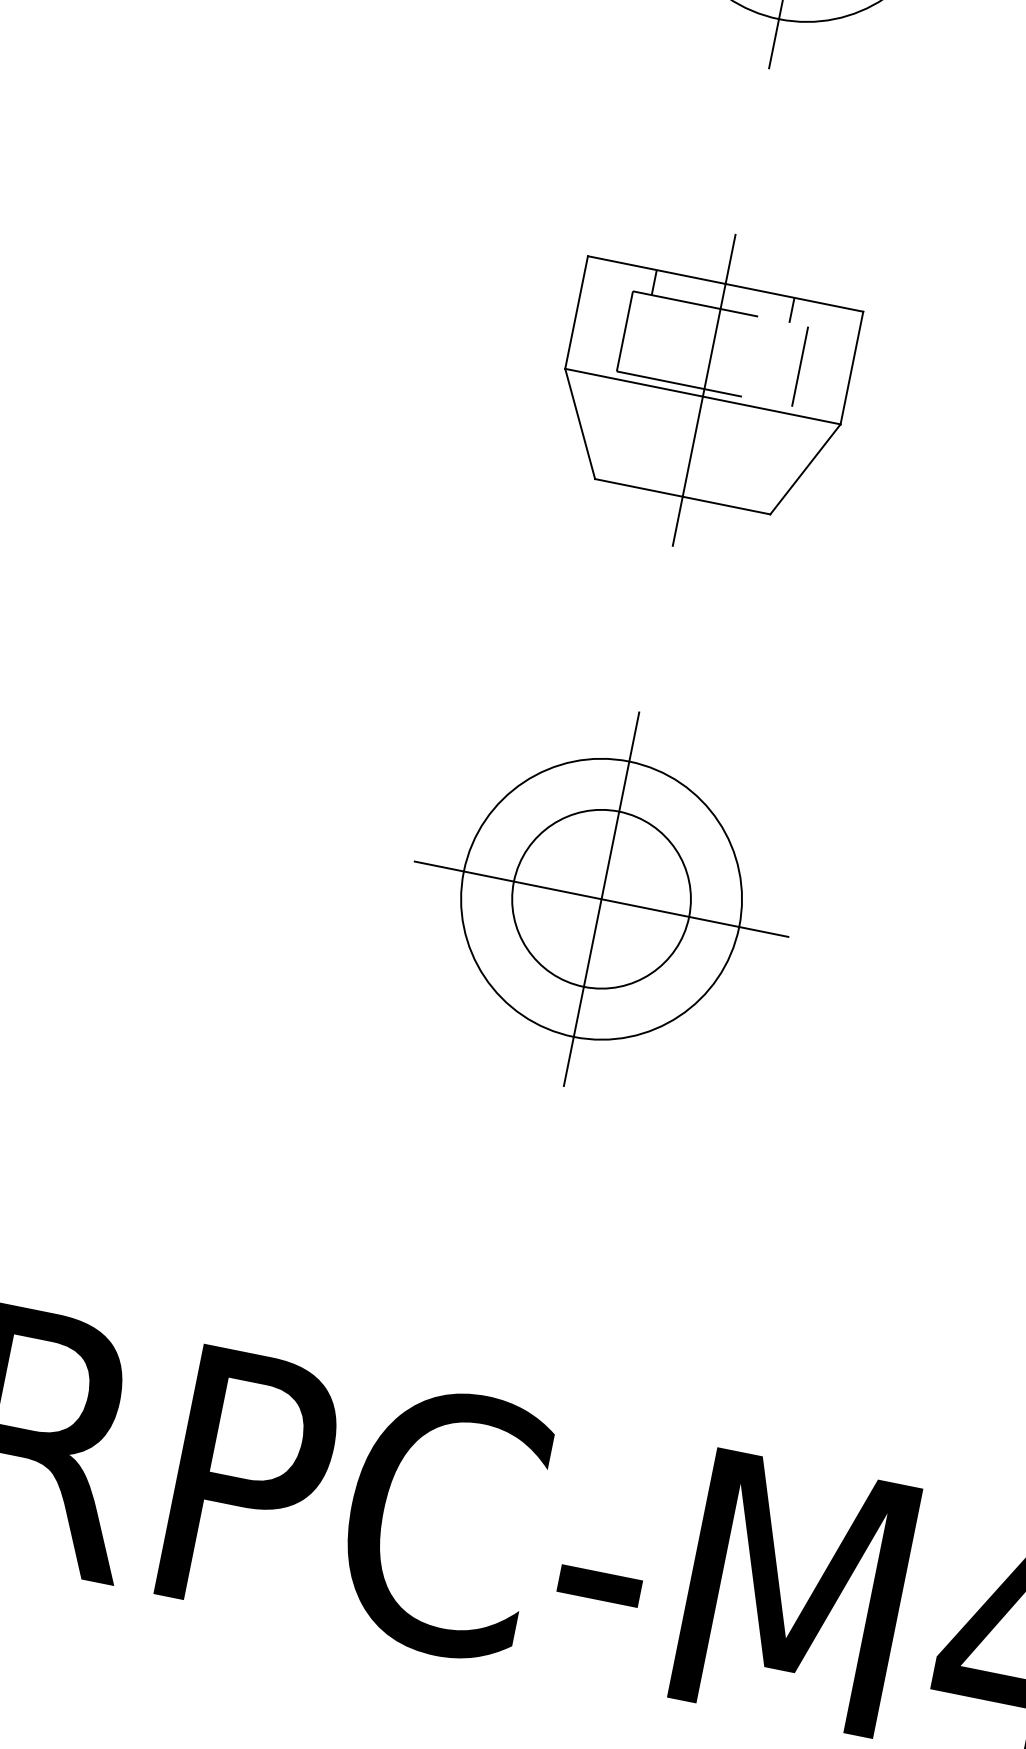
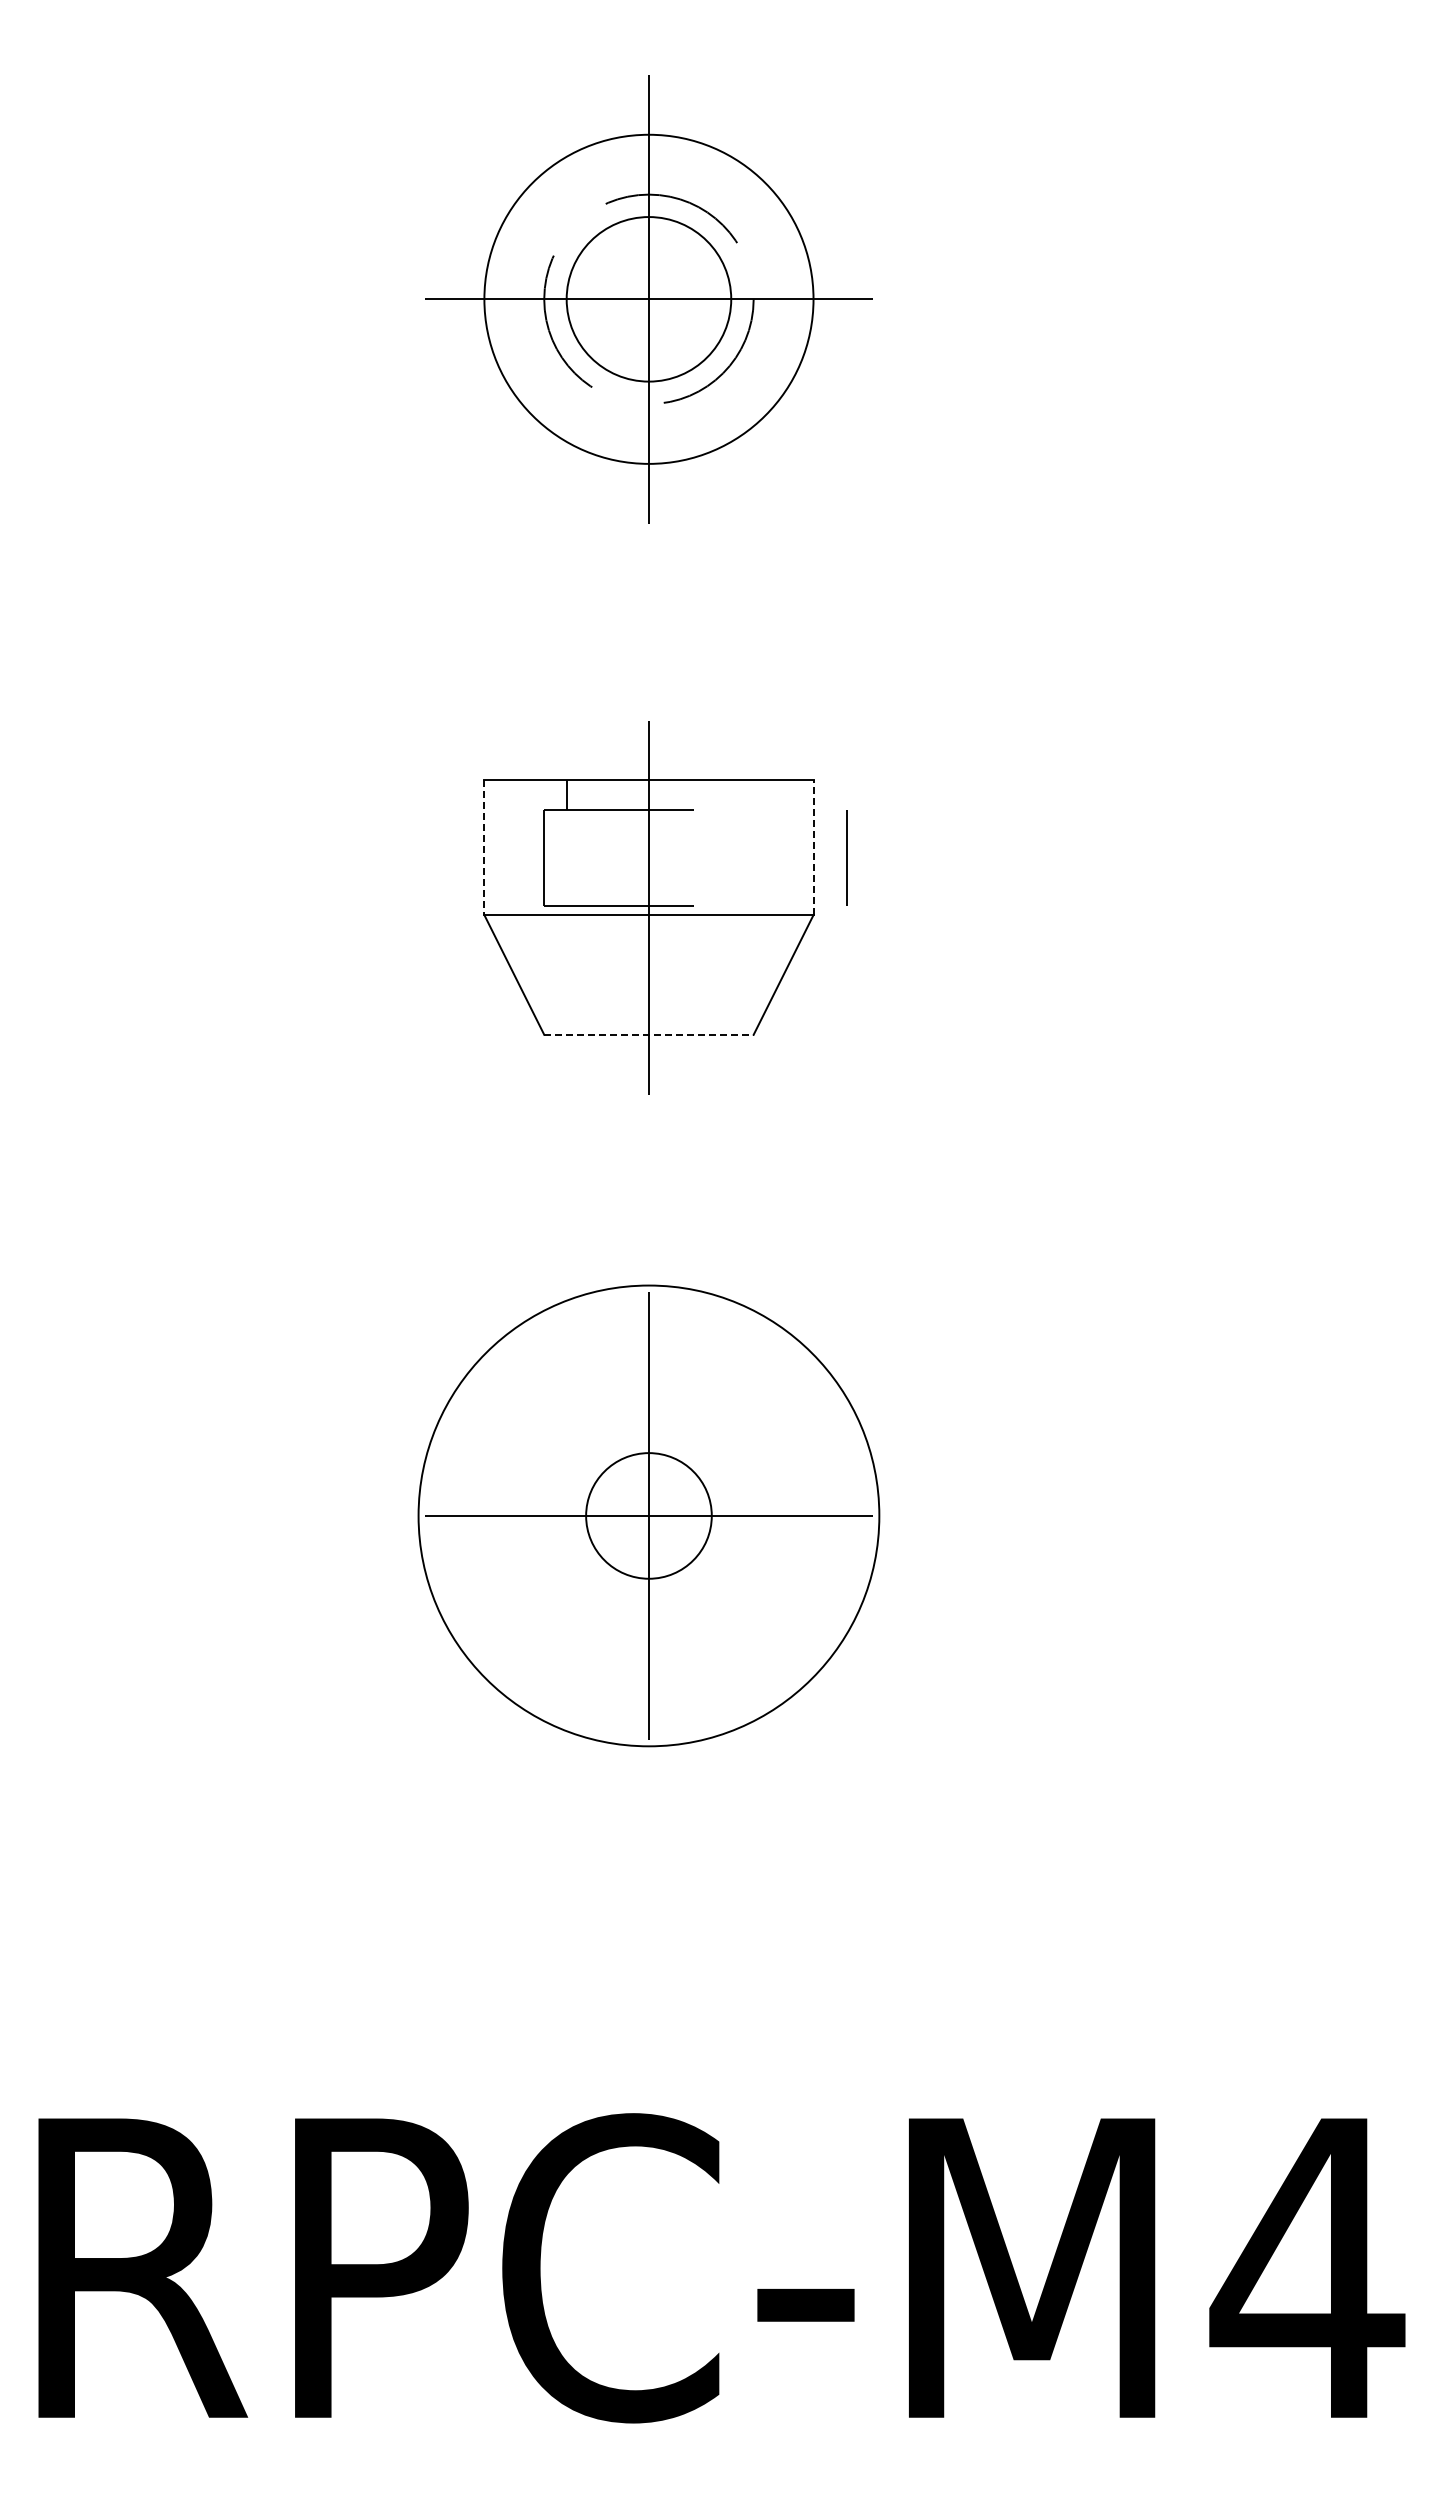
line: (792, 310) -> (731, 795), removed
line: (576, 313) -> (484, 848), solid -> dashed
line: (800, 366) -> (846, 857), moved
line: (851, 367) -> (813, 847), solid -> dashed
line: (682, 496) -> (648, 1034), solid -> dashed
circle: (601, 898) -> (648, 1515), size x0.6
circle: (601, 898) -> (648, 1515), size x1.4

